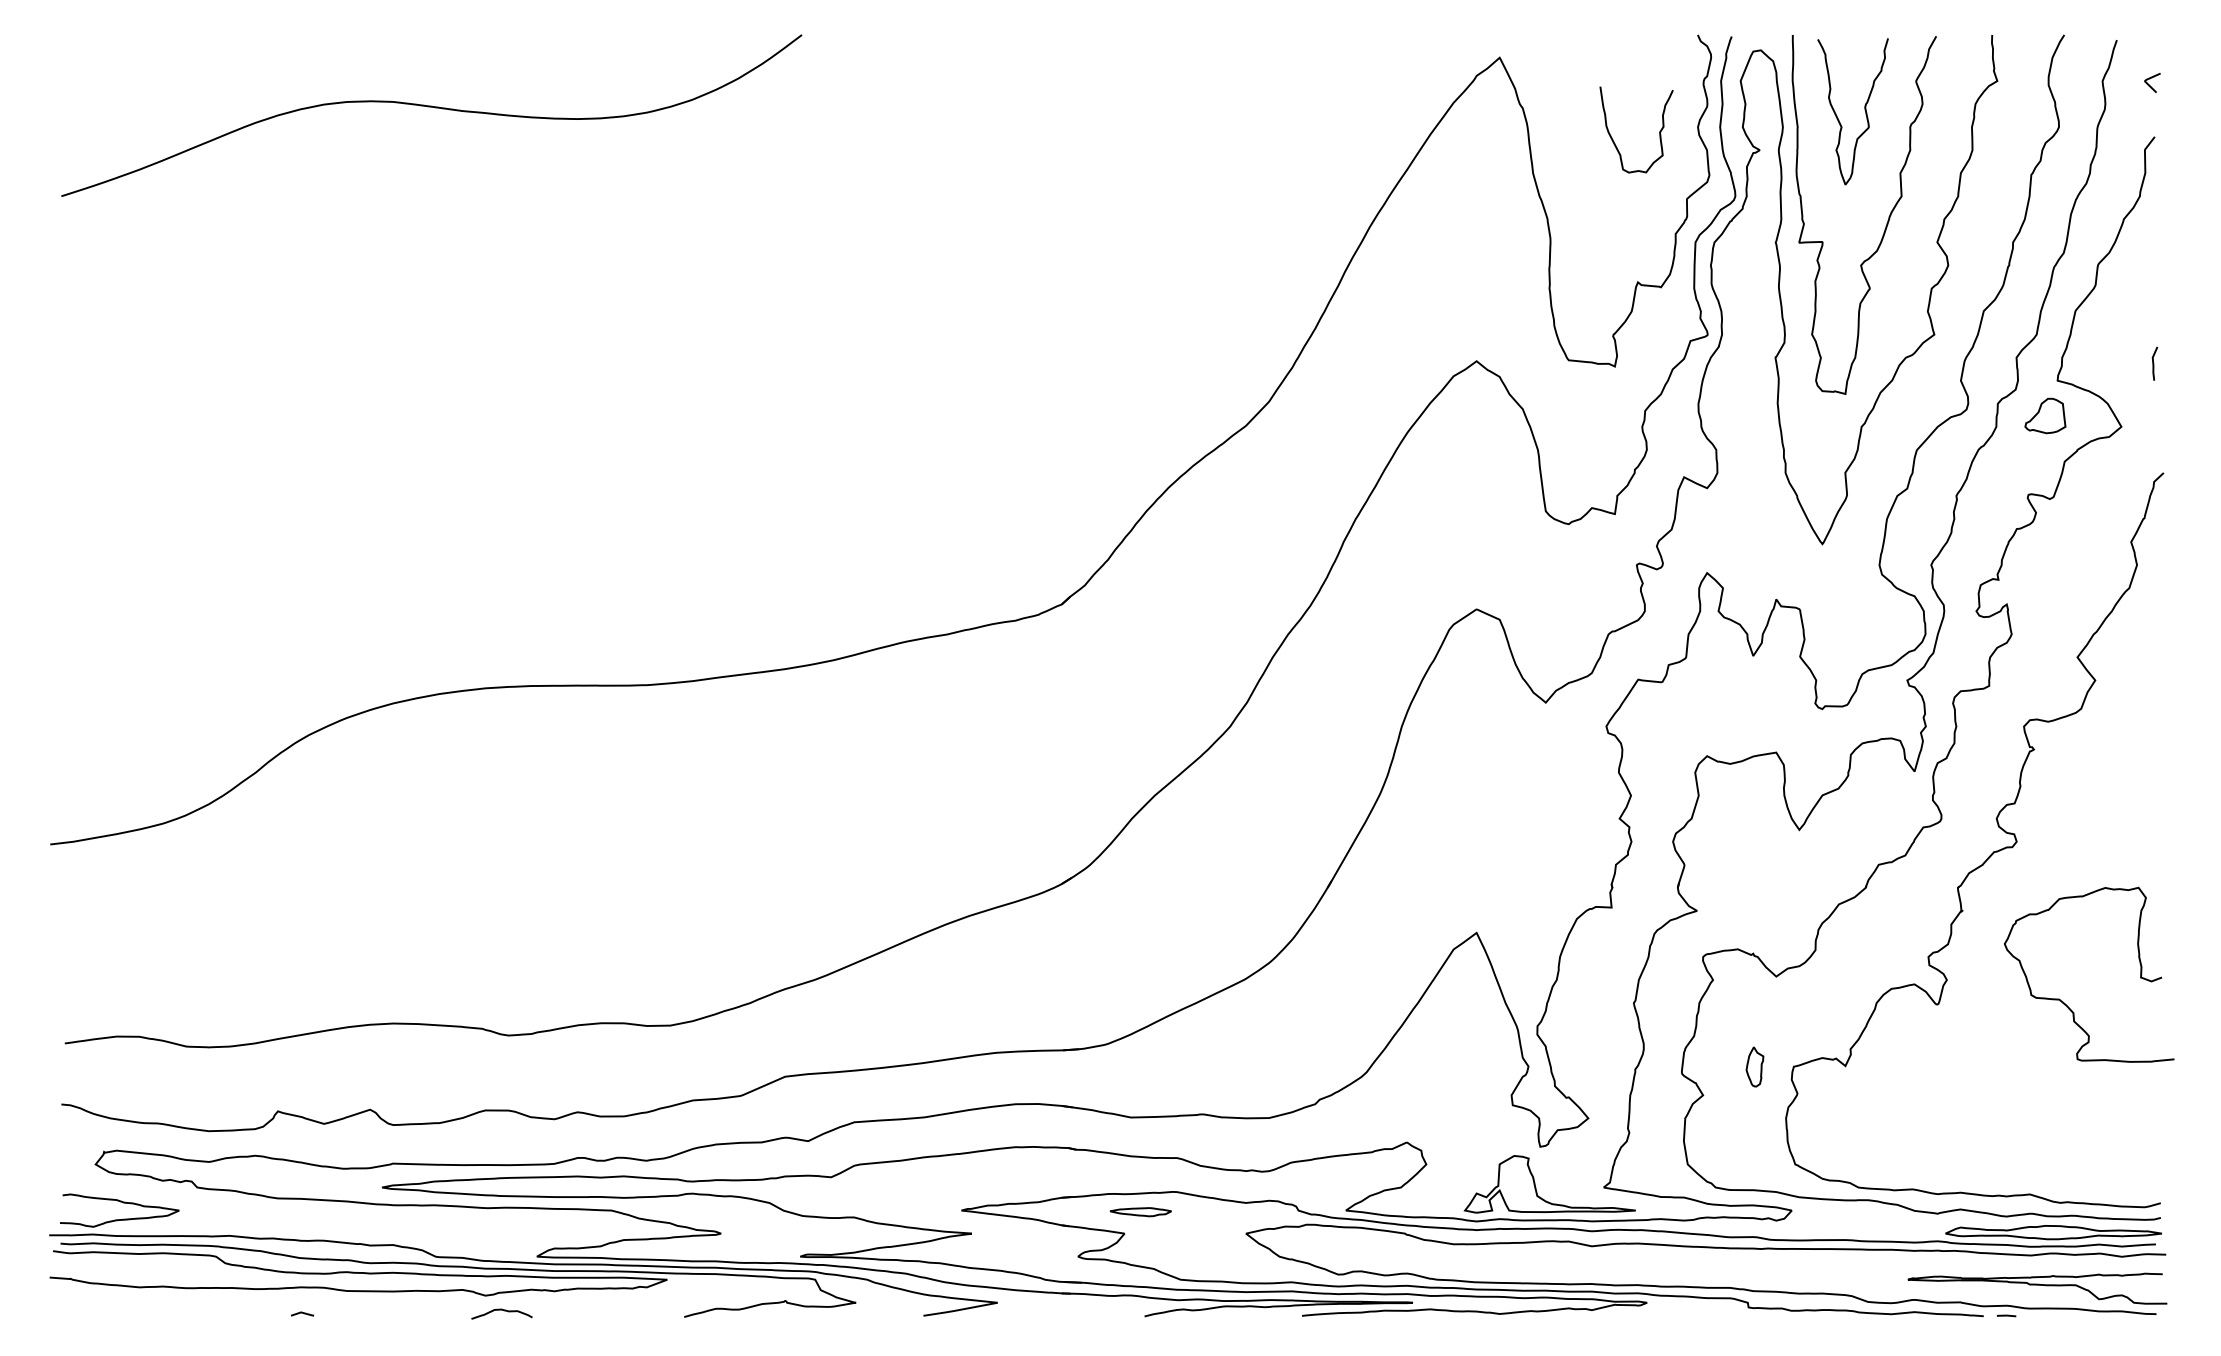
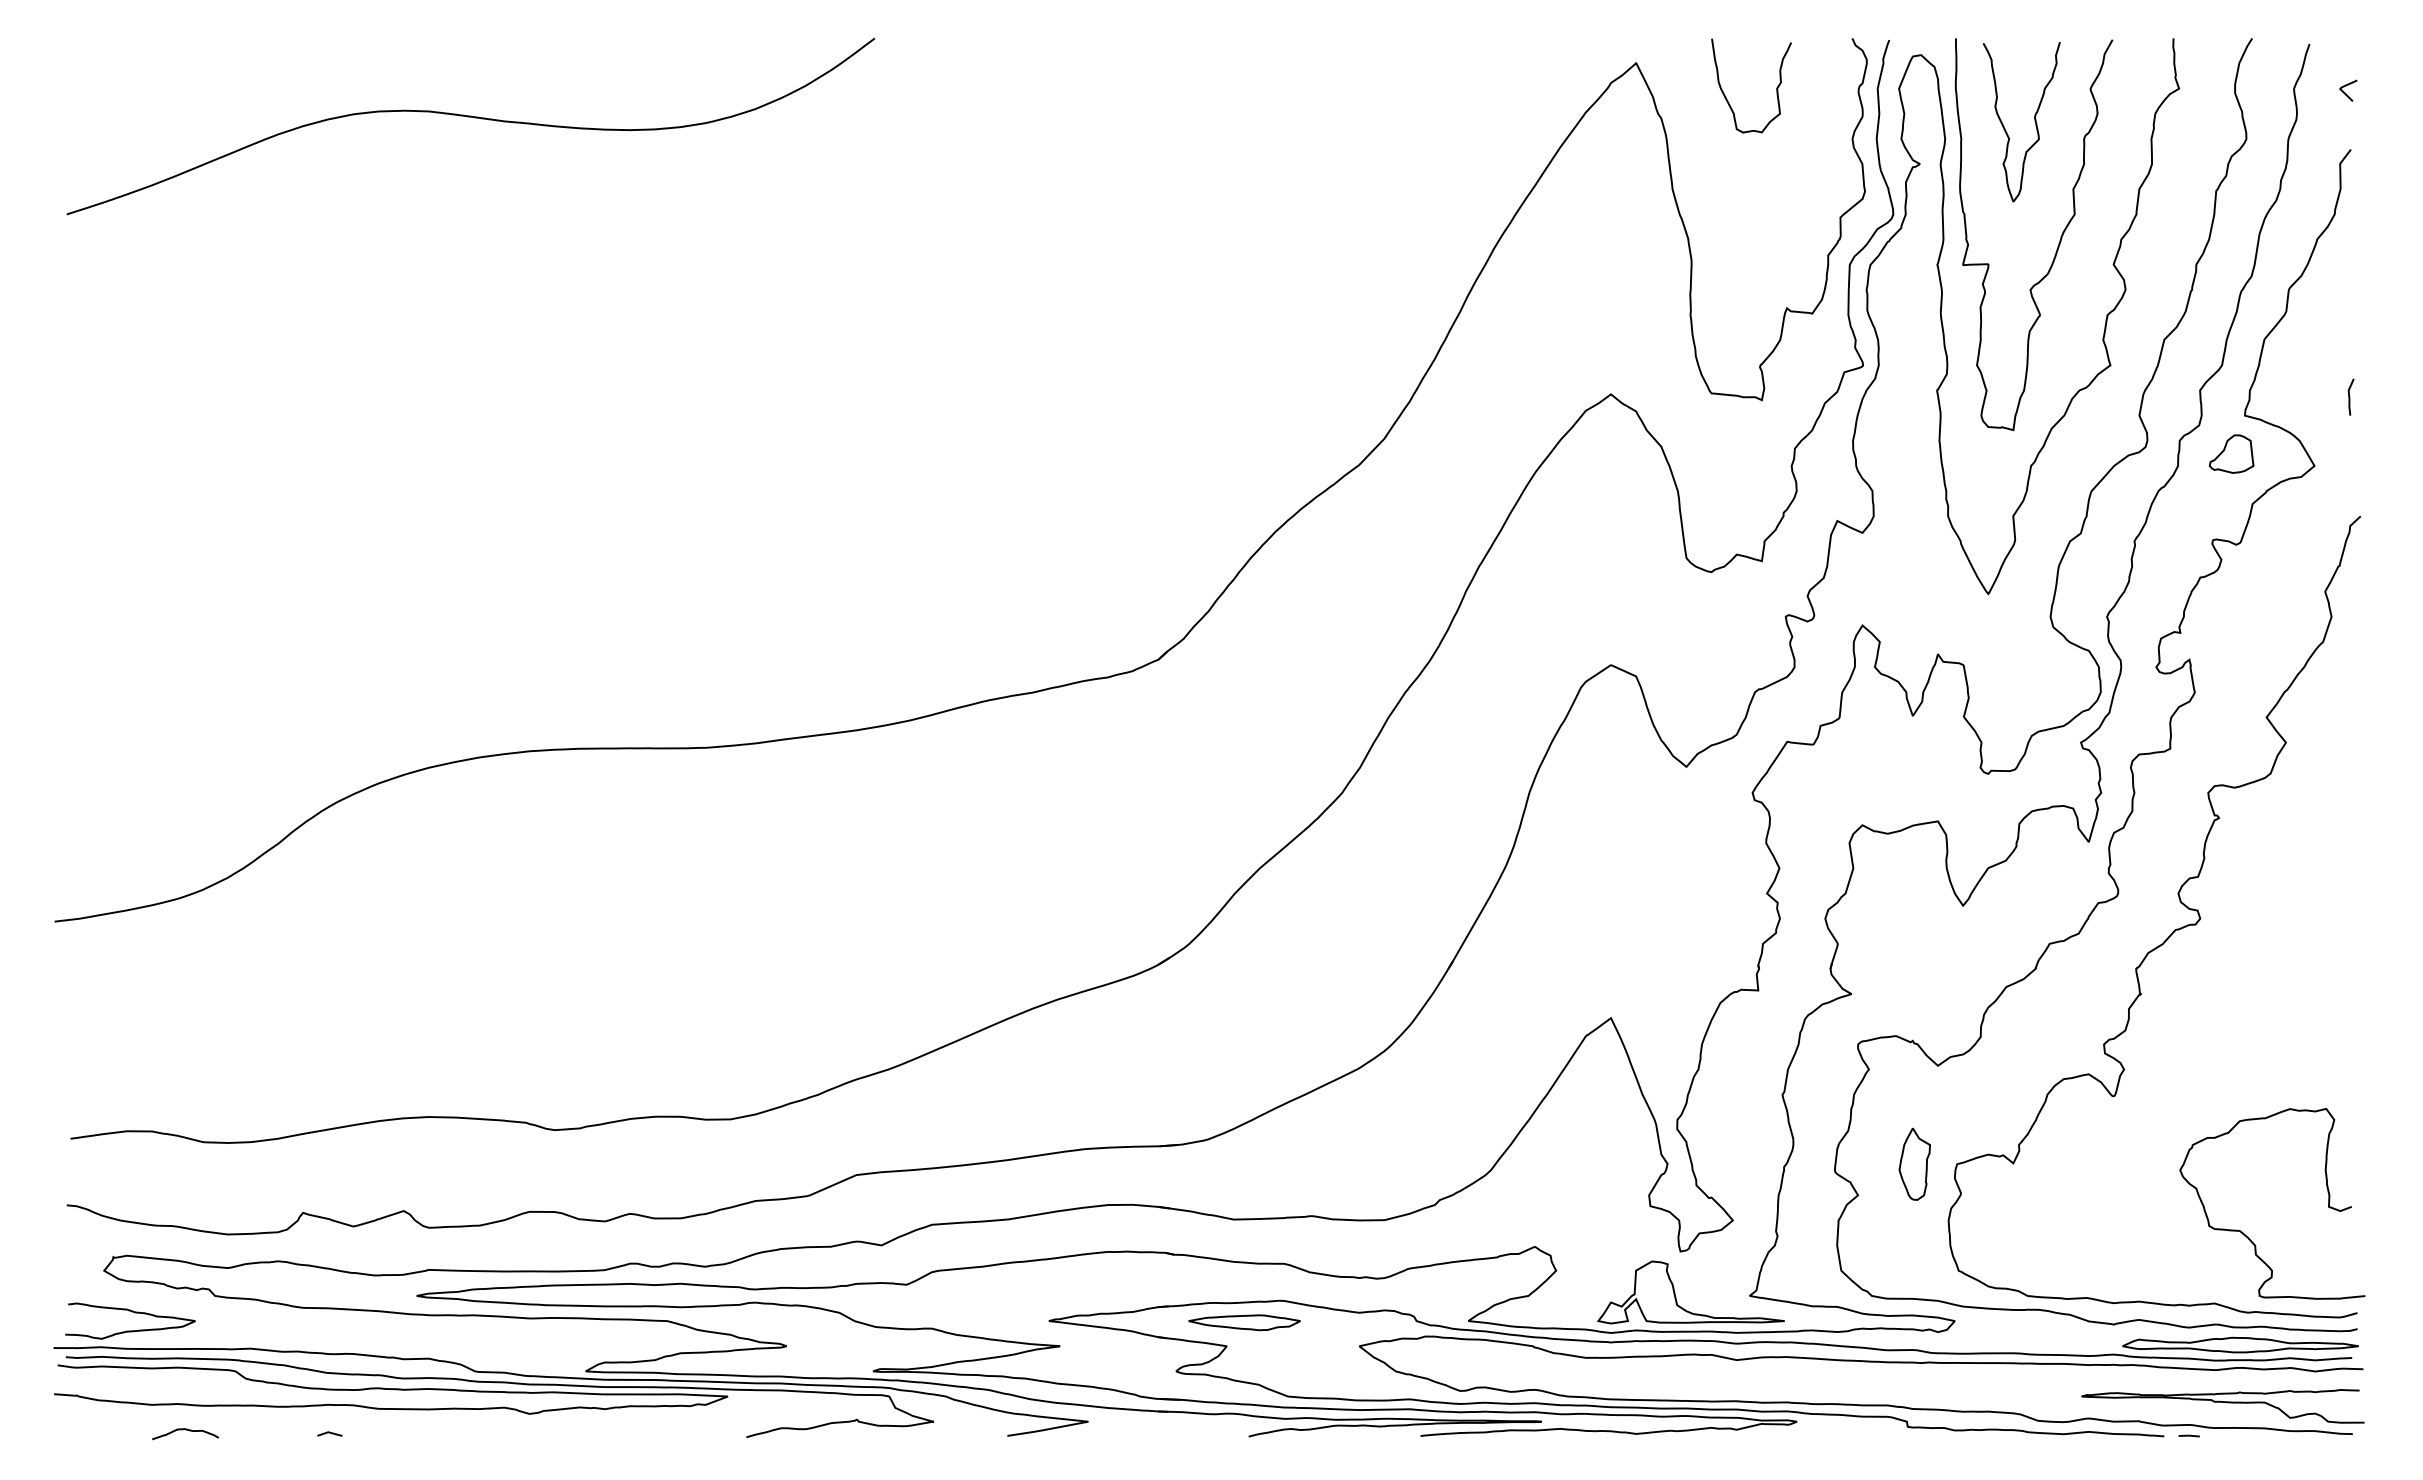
curve: (1659, 131) -> (1776, 87), moved
curve: (2067, 1004) -> (2248, 1236), moved
part: (1754, 1067) -> (1914, 1164), size x1.67
part: (1140, 1211) -> (1244, 1322), size x1.67
curve: (501, 1310) -> (185, 1430), moved

